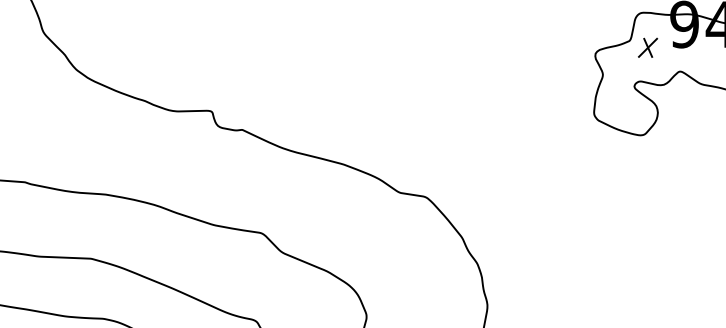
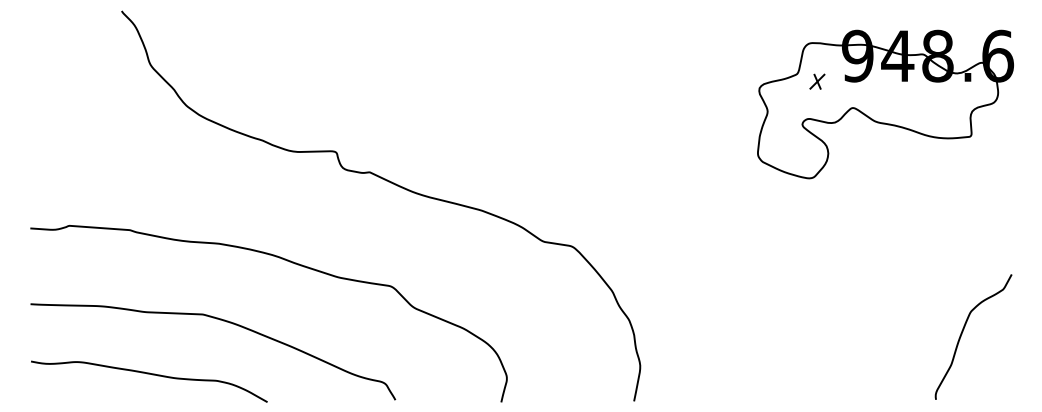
part: (648, 47) -> (817, 81), size x0.7

